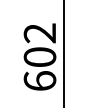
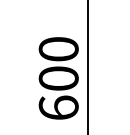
text: (39, 33) -> (58, 49), 602 -> 600

